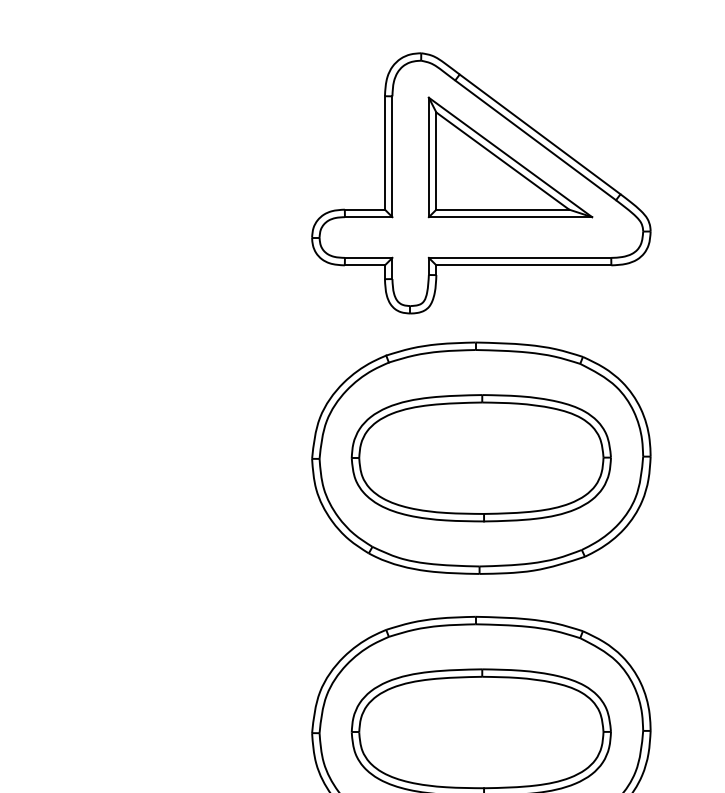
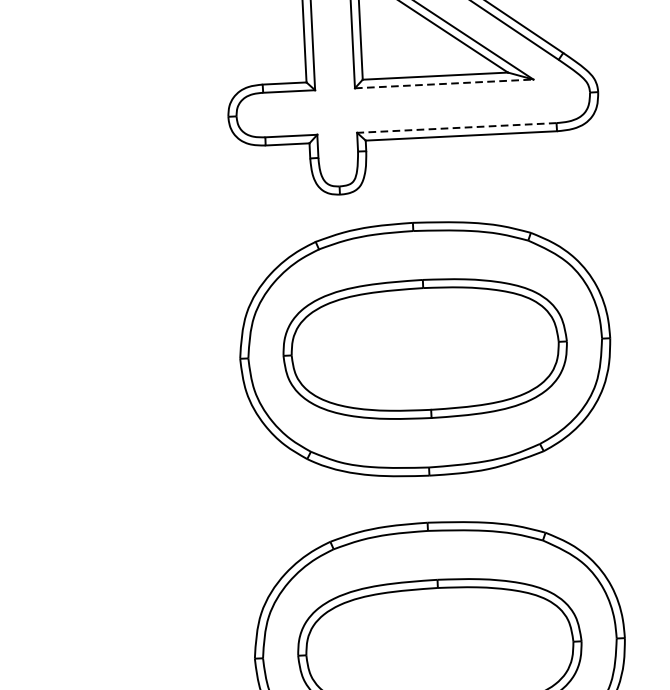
line: (510, 217) -> (444, 84), solid -> dashed
line: (519, 257) -> (456, 127), solid -> dashed

